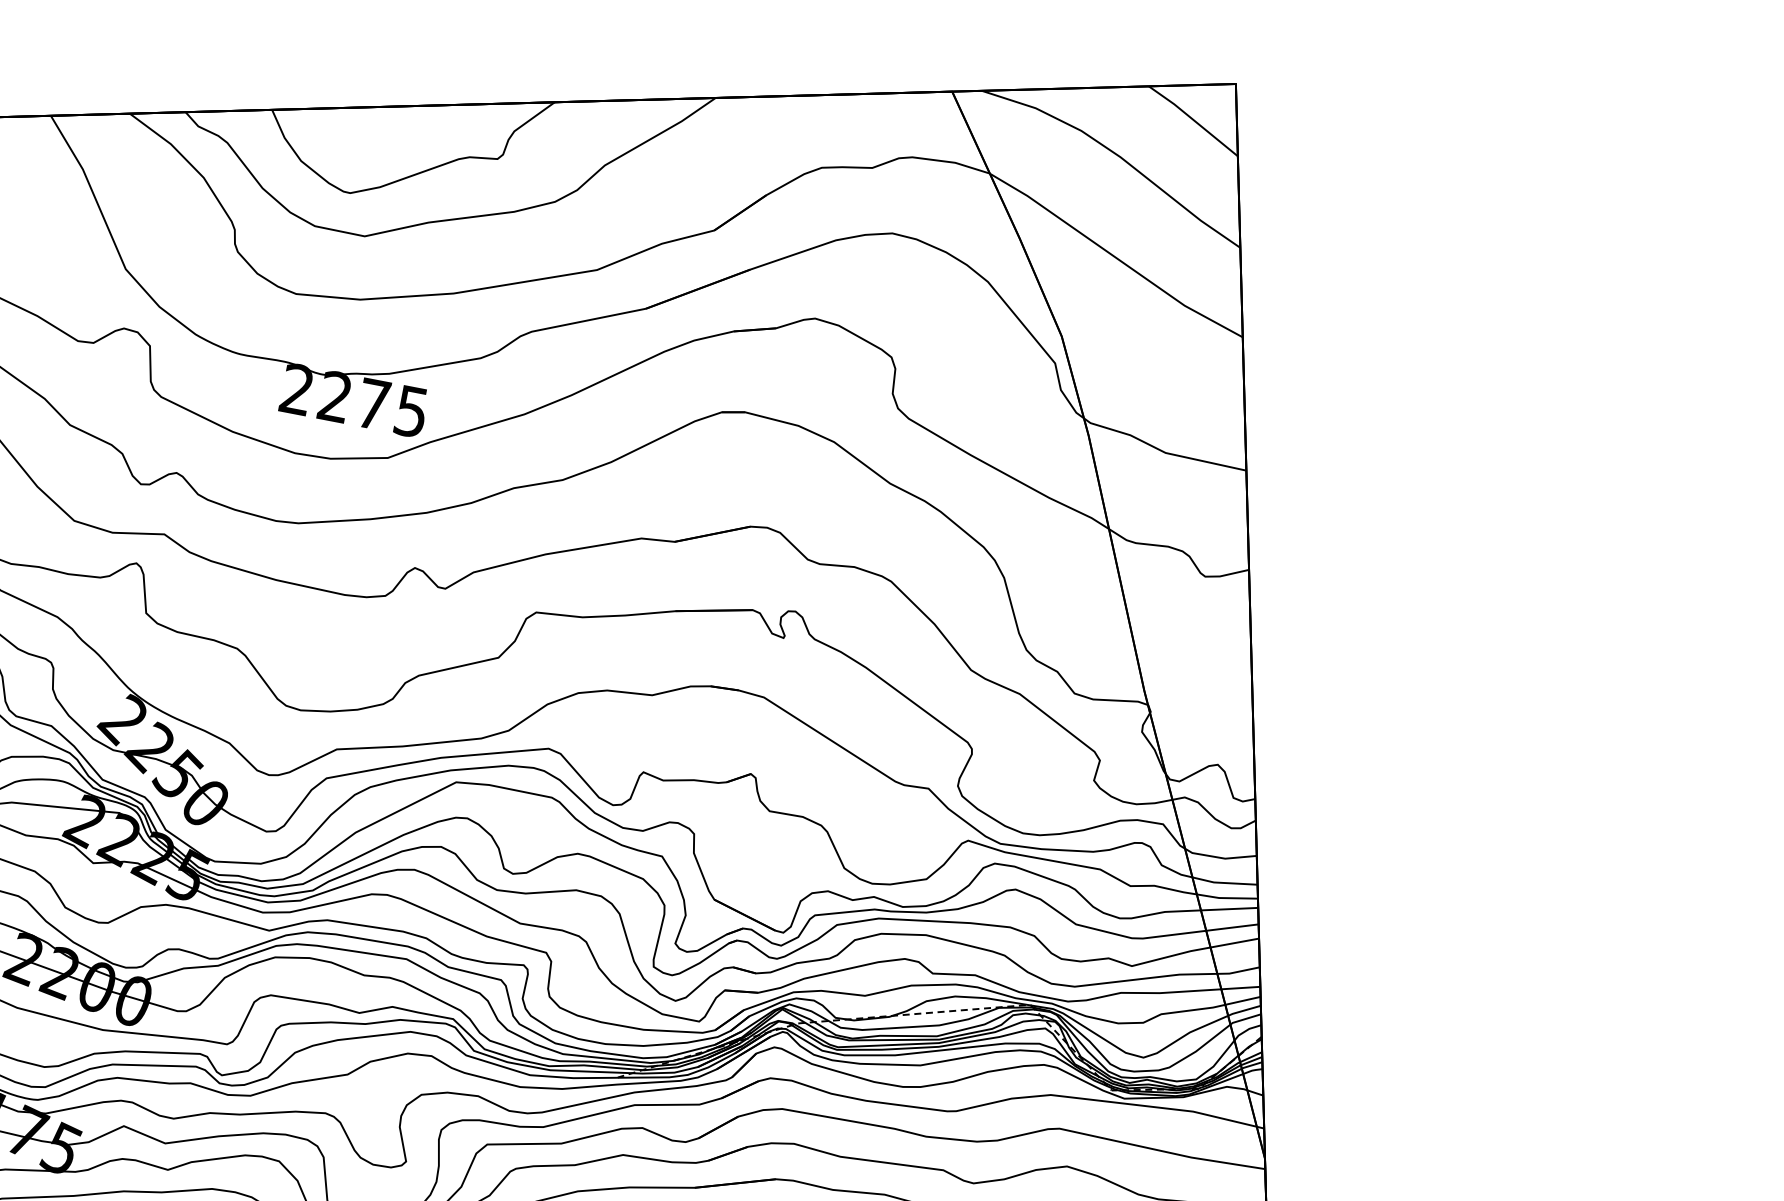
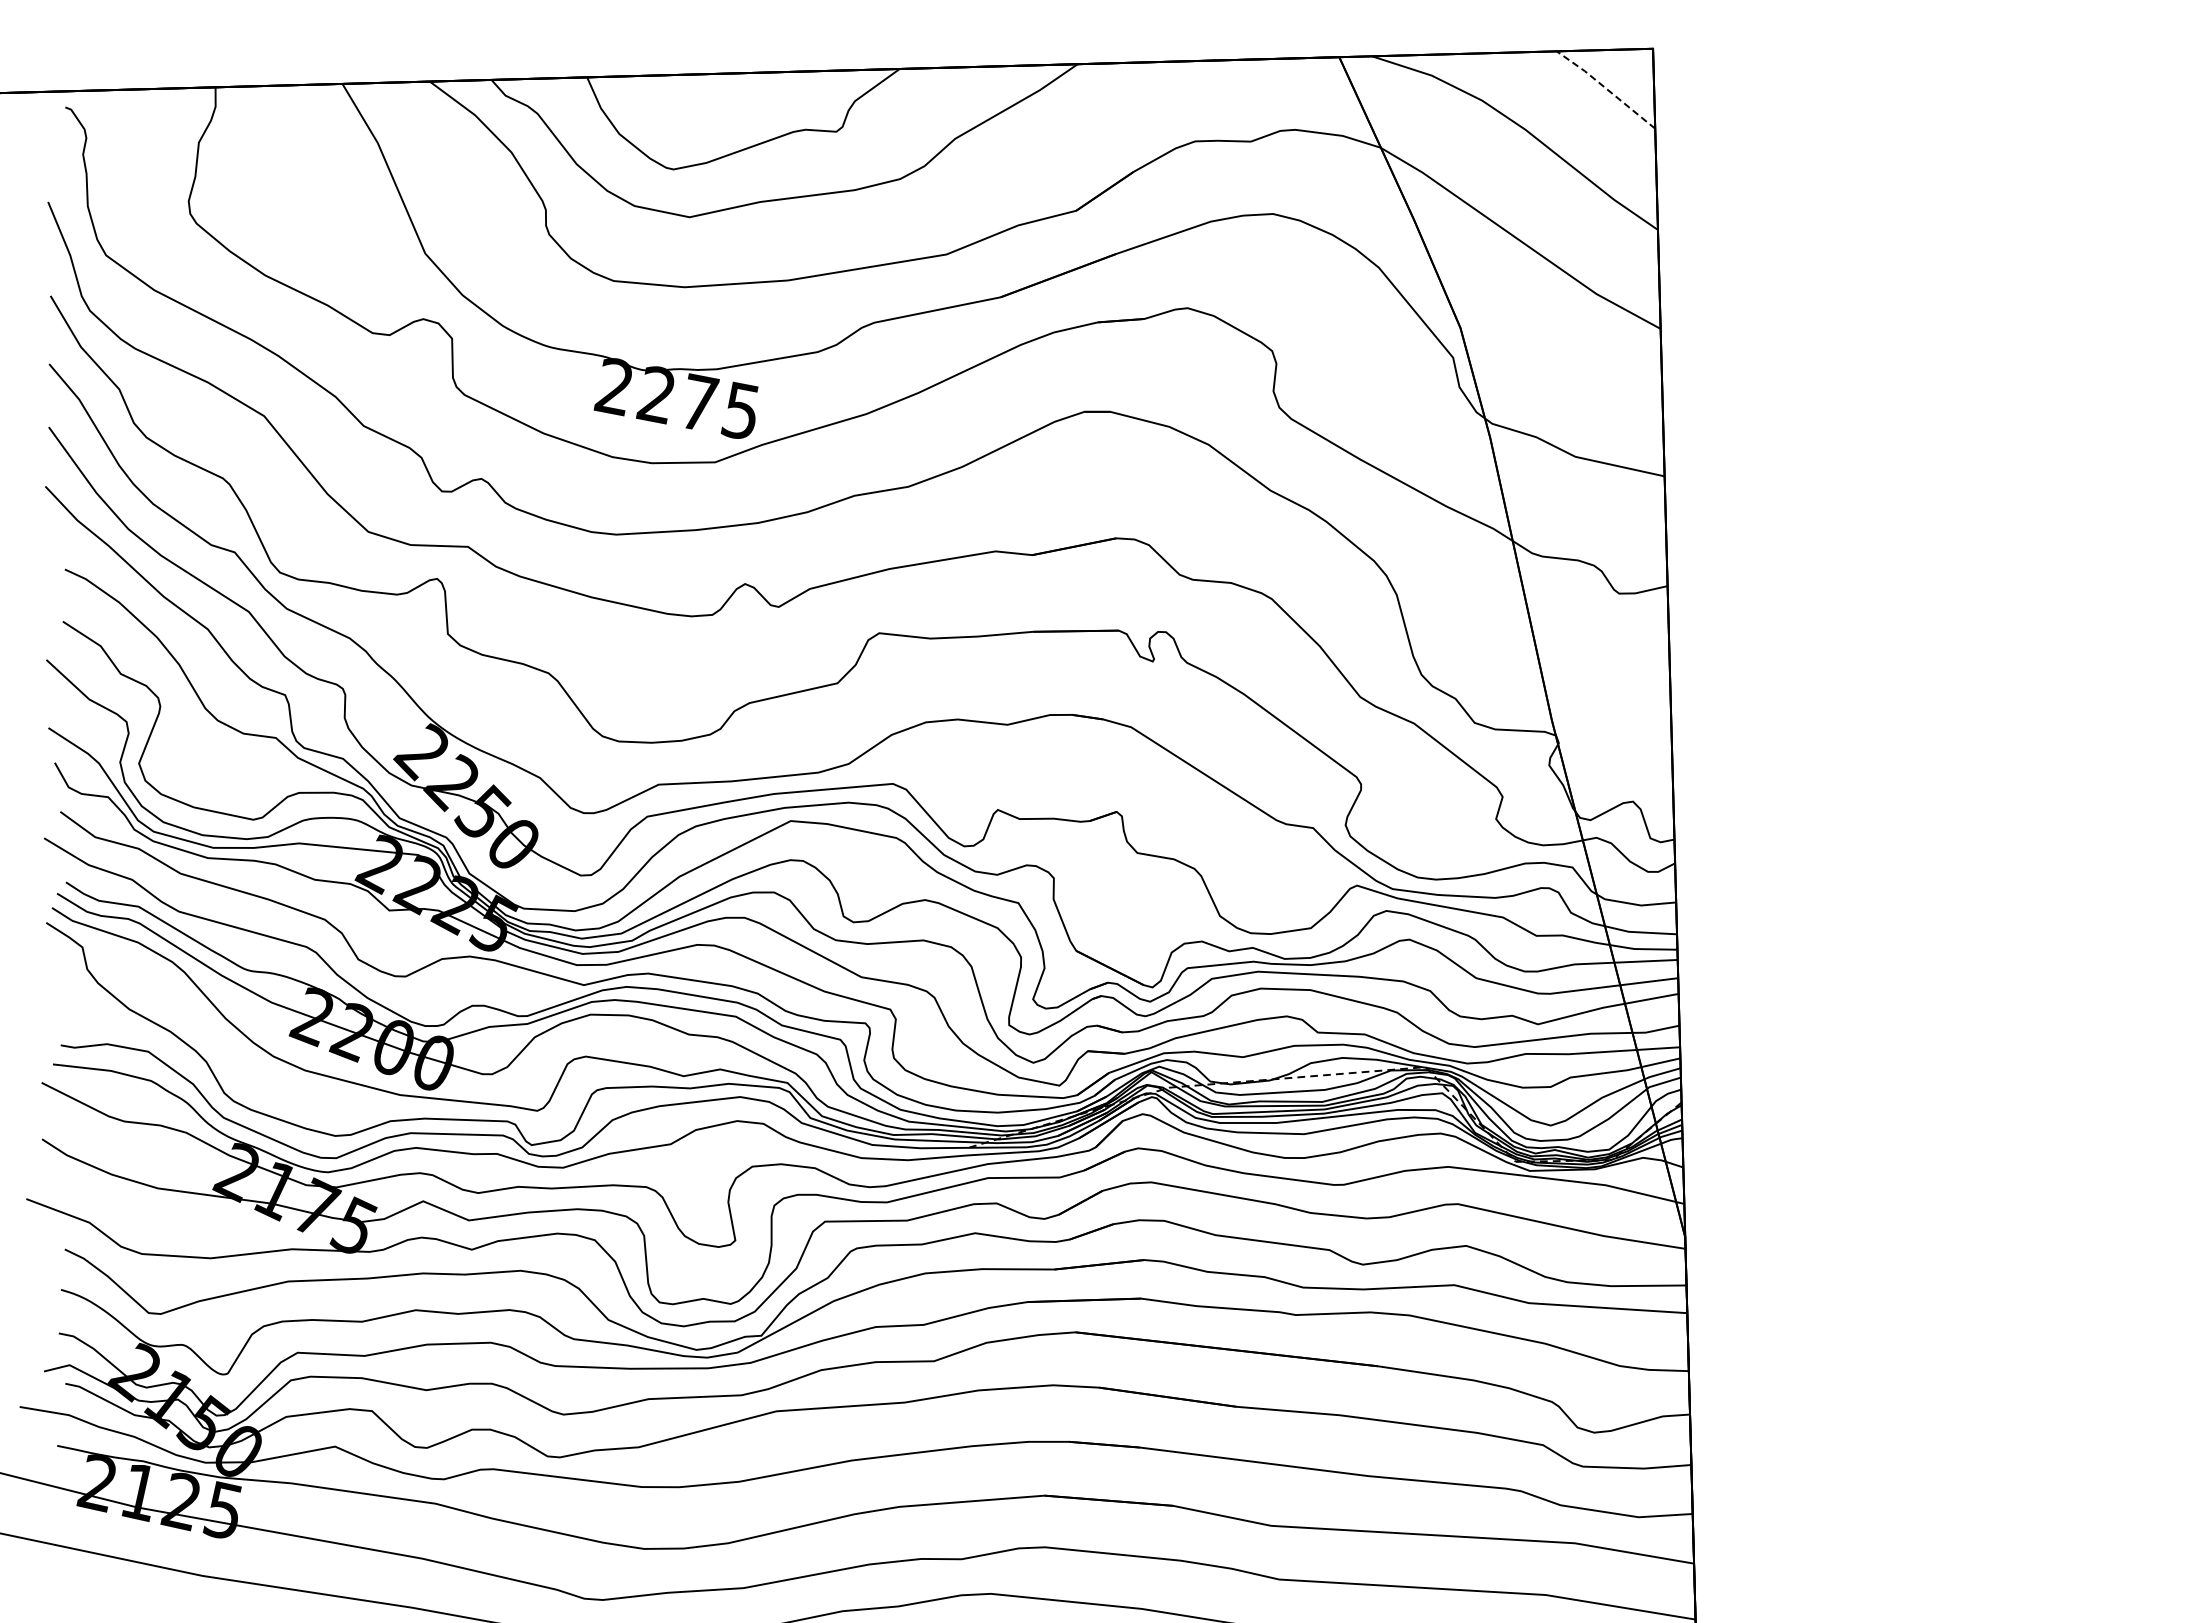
line: (1192, 119) -> (1605, 88), solid -> dashed

